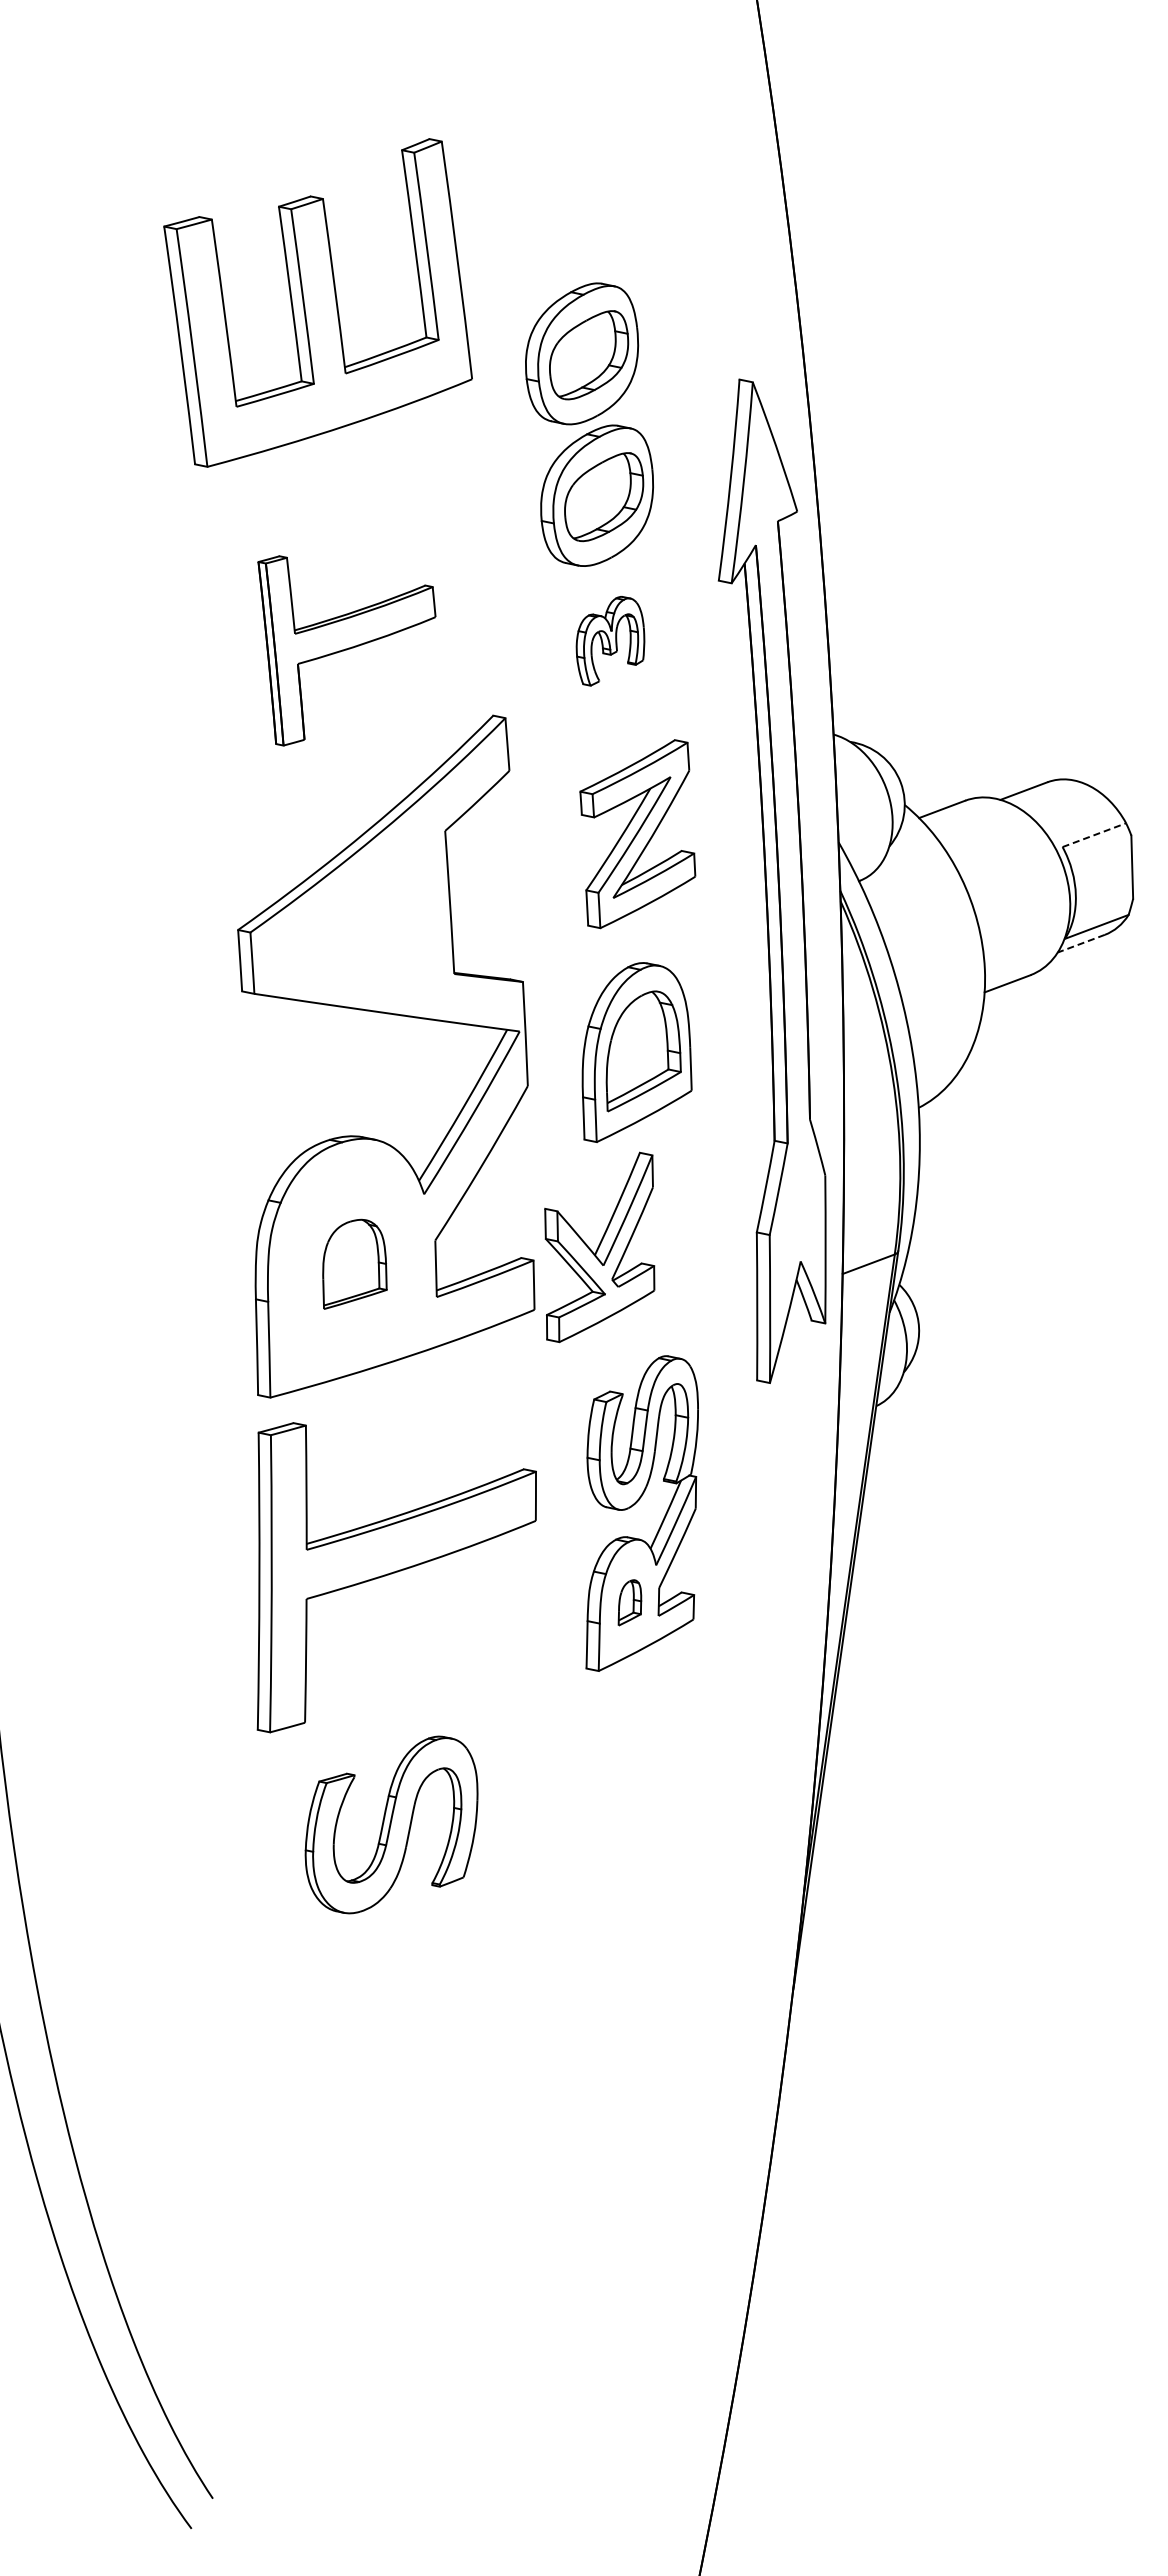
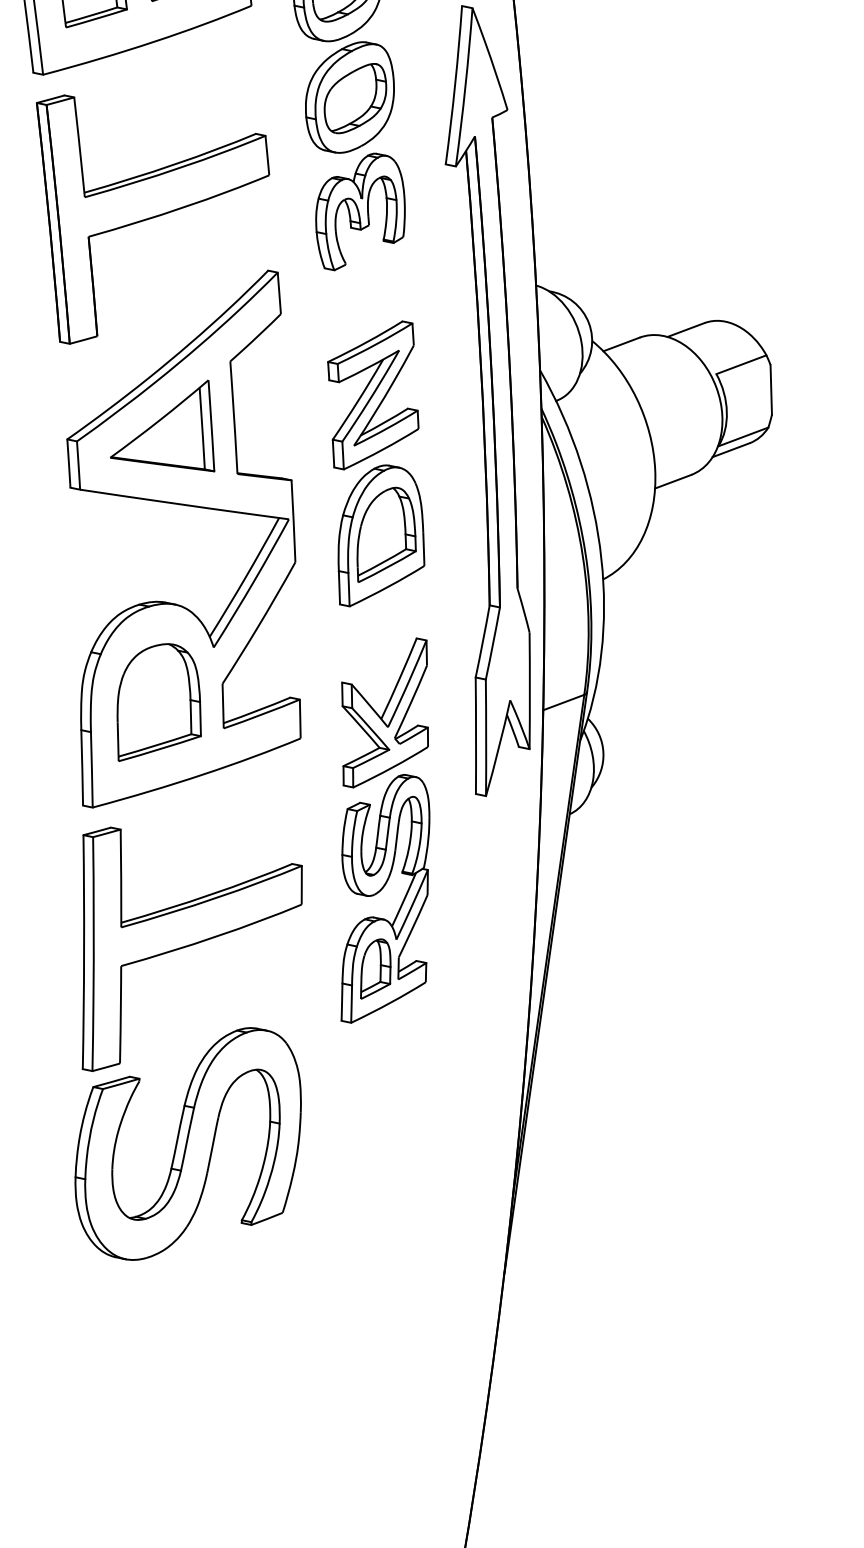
part: (610, 641) -> (360, 212), size x1.67
part: (346, 650) -> (152, 219), size x1.67
part: (637, 834) -> (373, 395), moved
line: (1094, 835) -> (741, 365), dashed -> solid
part: (358, 912) -> (162, 425), added
line: (1080, 943) -> (730, 450), dashed -> solid
part: (599, 1247) -> (384, 712), moved
part: (354, 1264) -> (158, 702), size x1.67
part: (629, 1602) -> (375, 968), size x1.67
part: (391, 1824) -> (188, 1143), size x1.67

